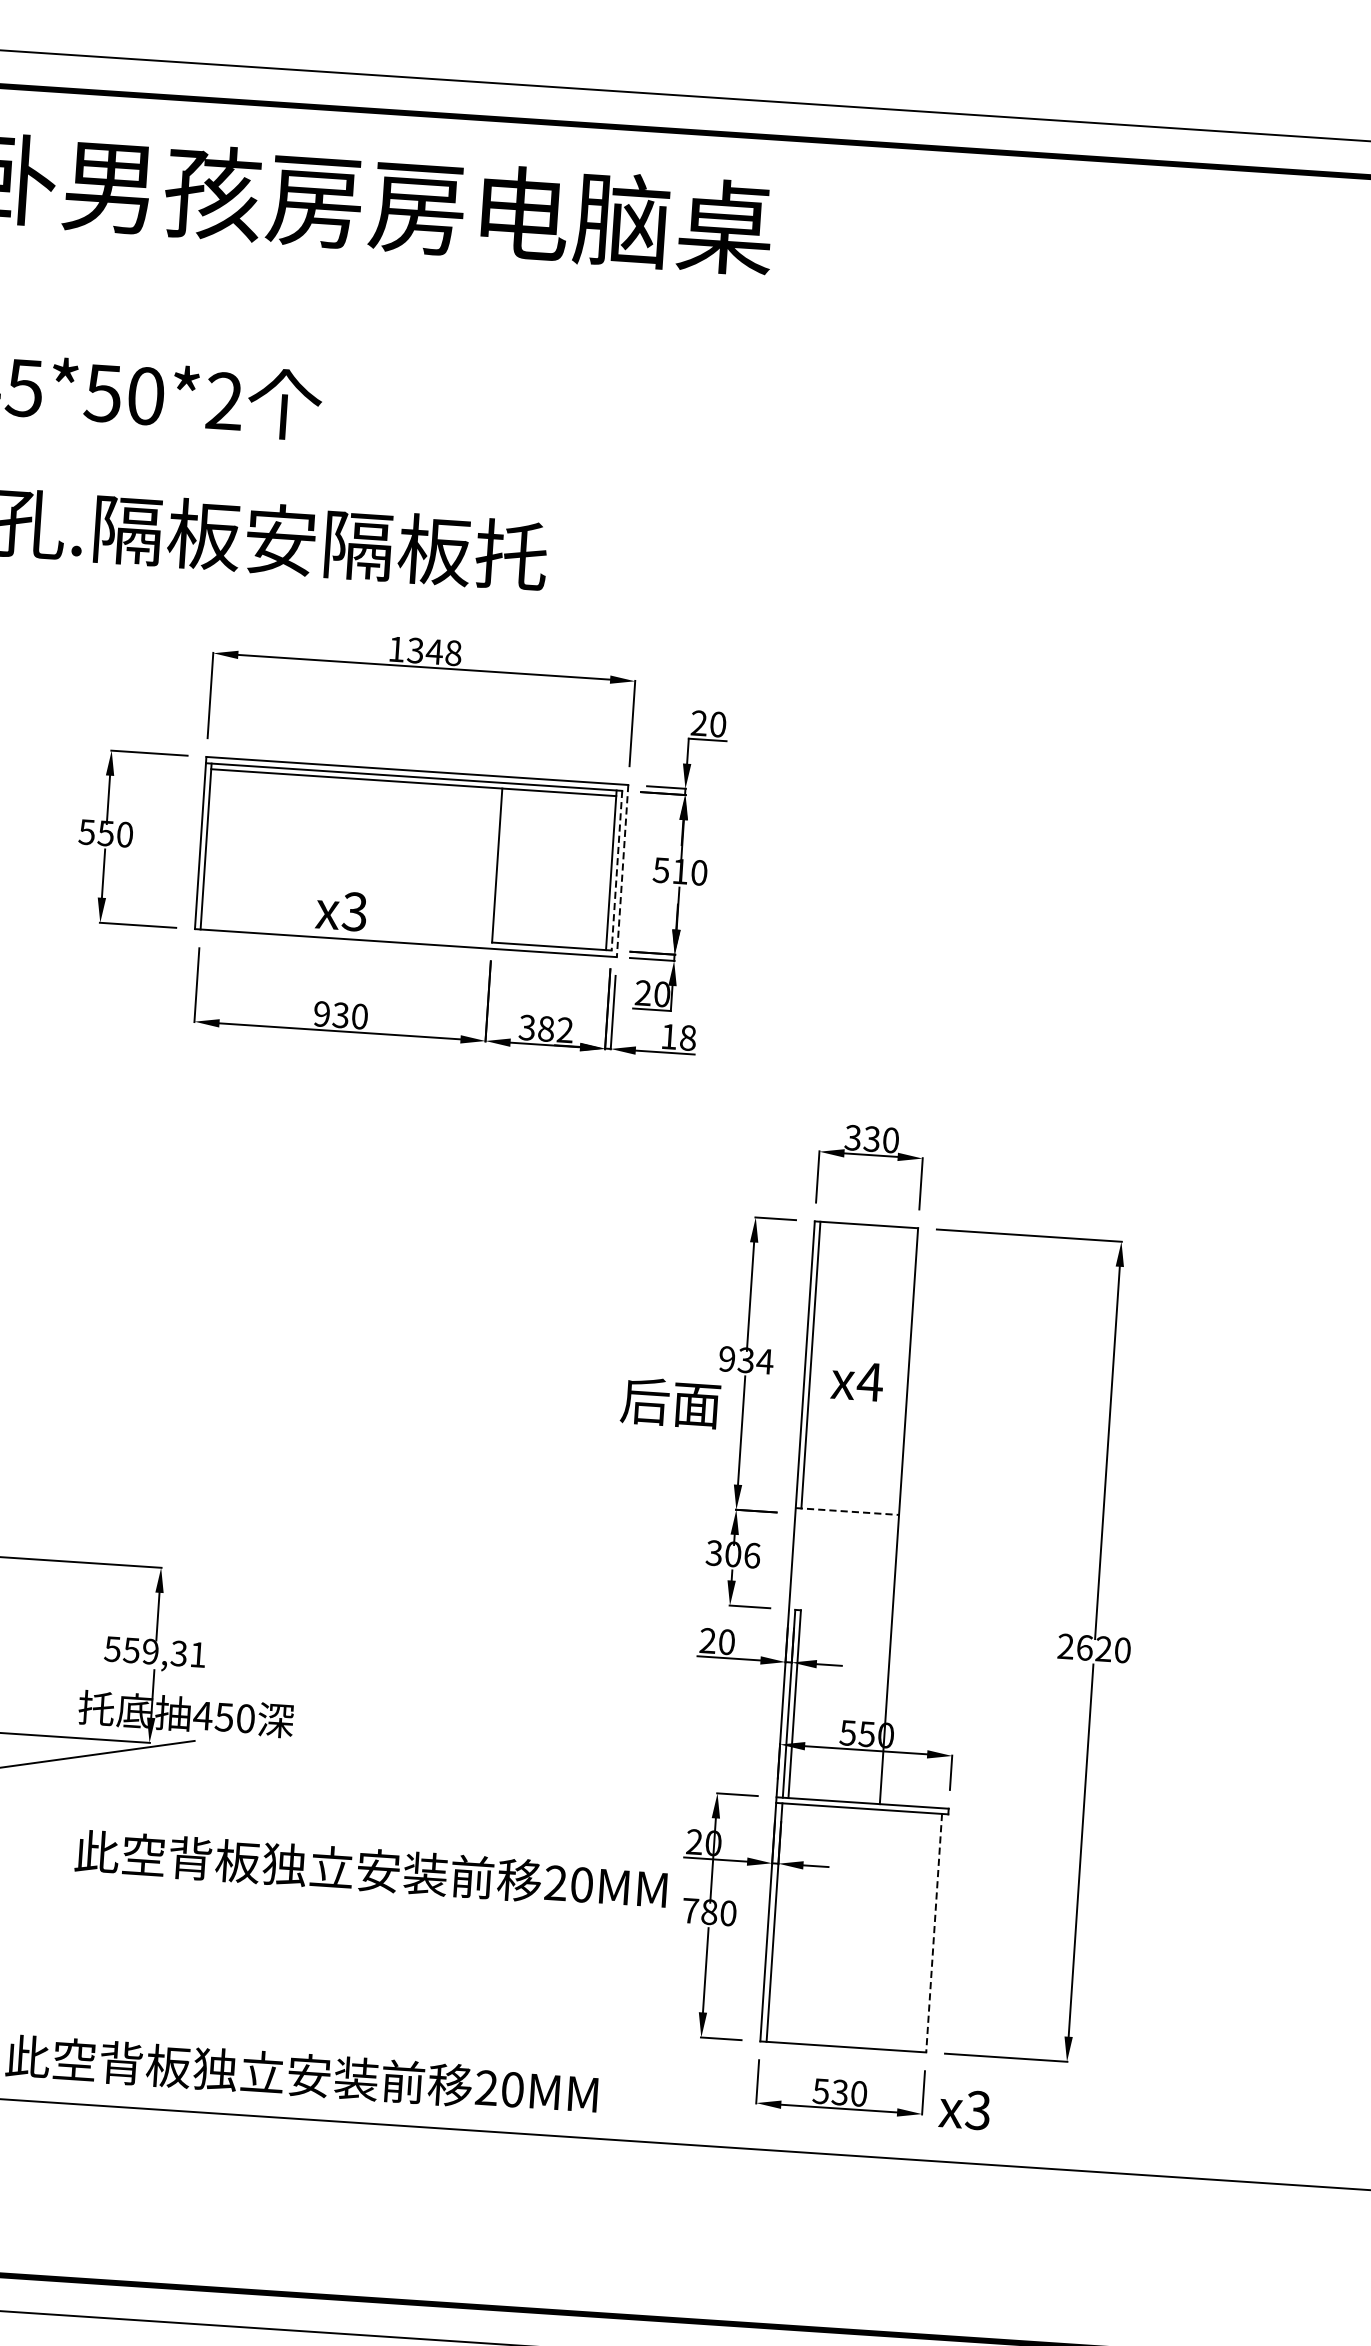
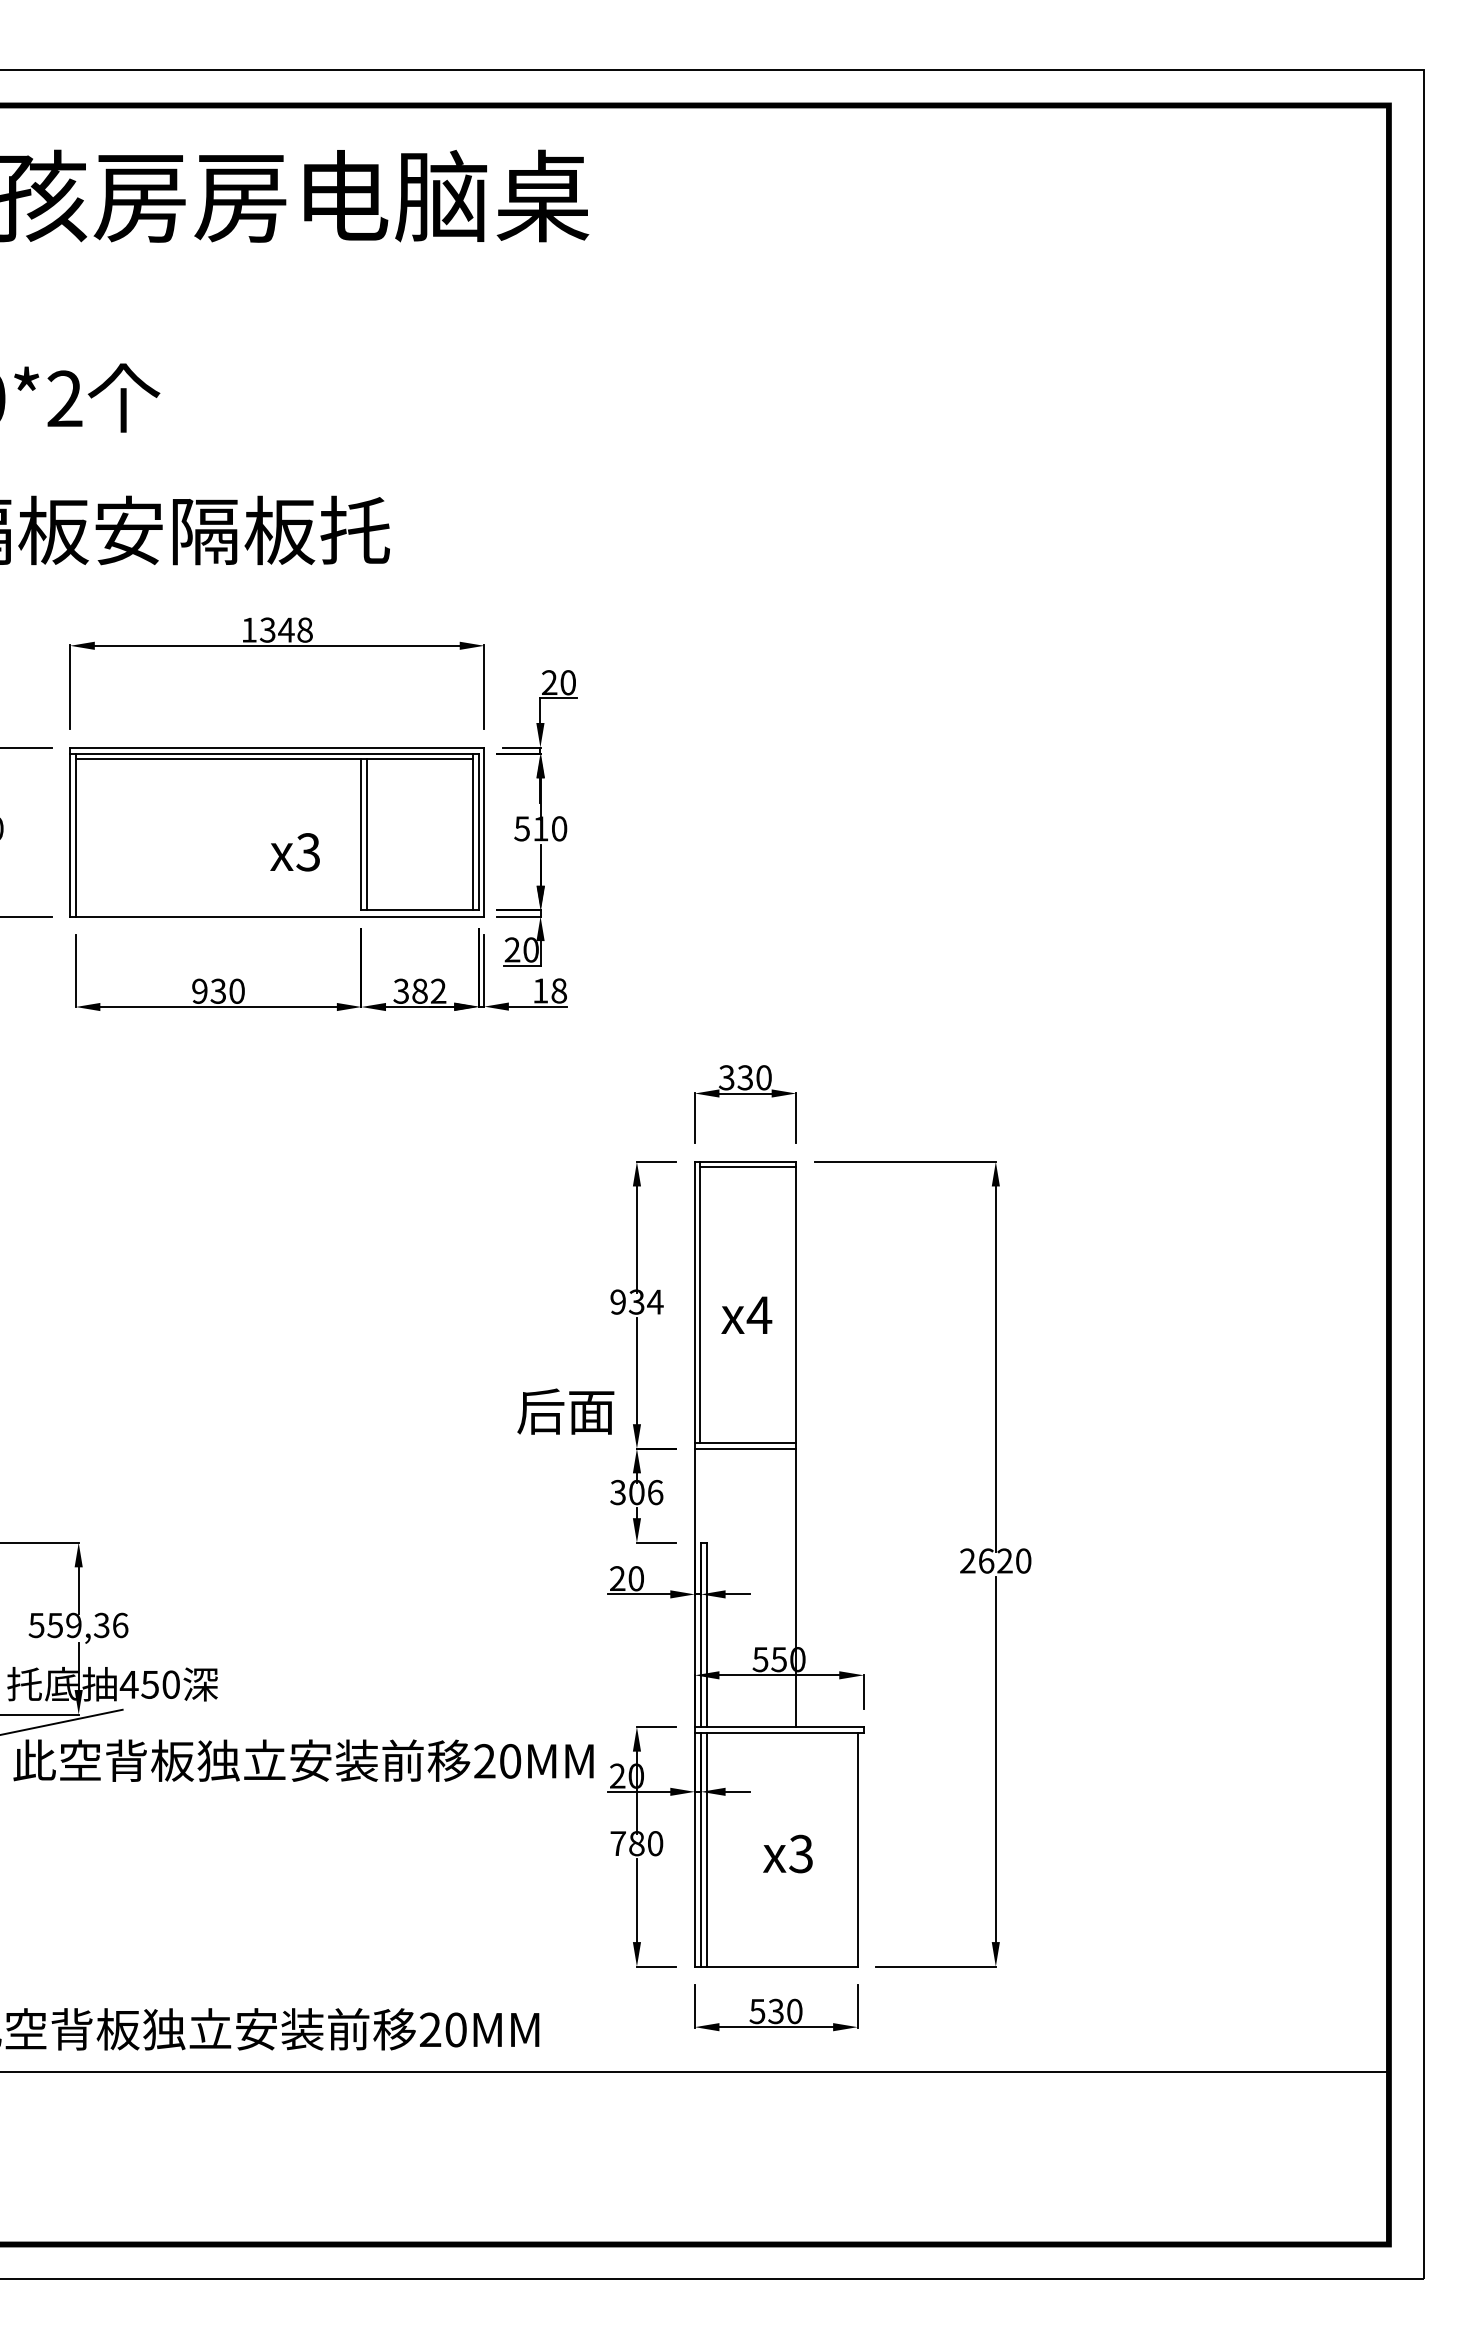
line: (502, 865) -> (366, 834), added
line: (616, 871) -> (478, 832), dashed -> solid
line: (622, 871) -> (484, 832), dashed -> solid
text: (340, 911) -> (294, 852), moved
line: (869, 1230) -> (748, 1167), added
text: (670, 1402) -> (565, 1411), moved
line: (847, 1511) -> (745, 1443), dashed -> solid
line: (846, 1516) -> (745, 1448), added
text: (198, 1654) -> (120, 1625), 559,31 -> 559,36
text: (371, 1870) -> (303, 1760), moved
line: (780, 1922) -> (706, 1849), added
line: (933, 1934) -> (857, 1850), dashed -> solid
text: (964, 2109) -> (787, 1853), moved

